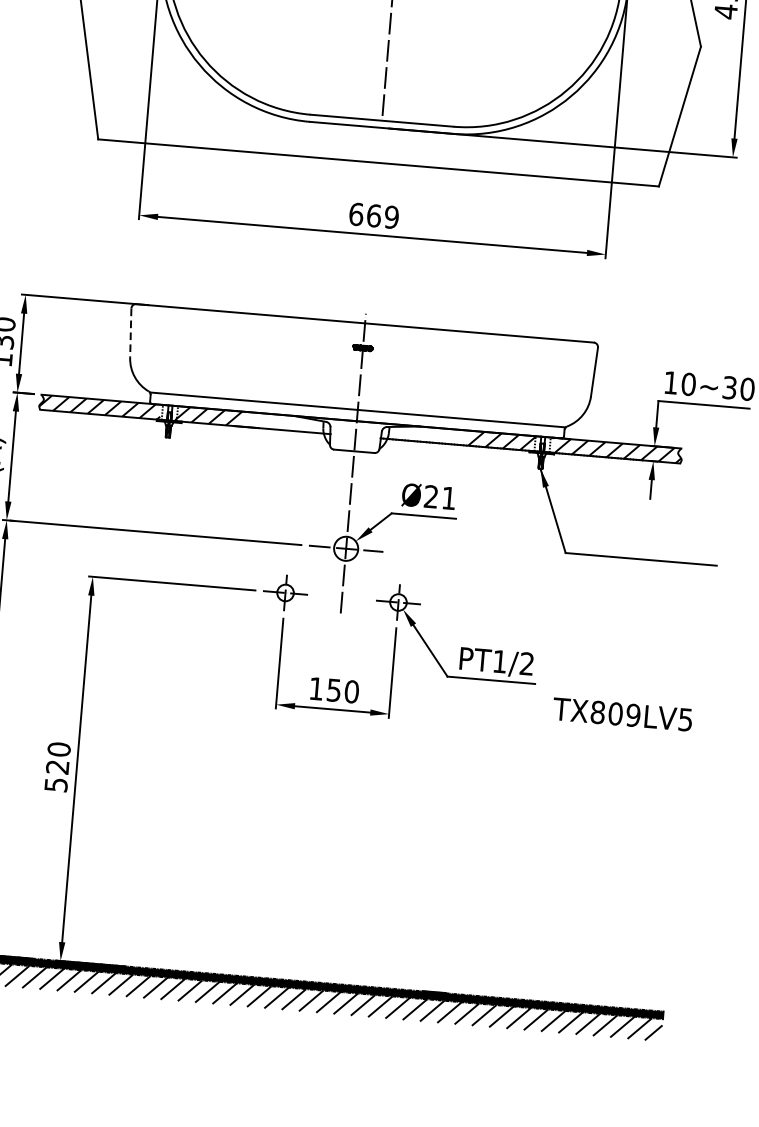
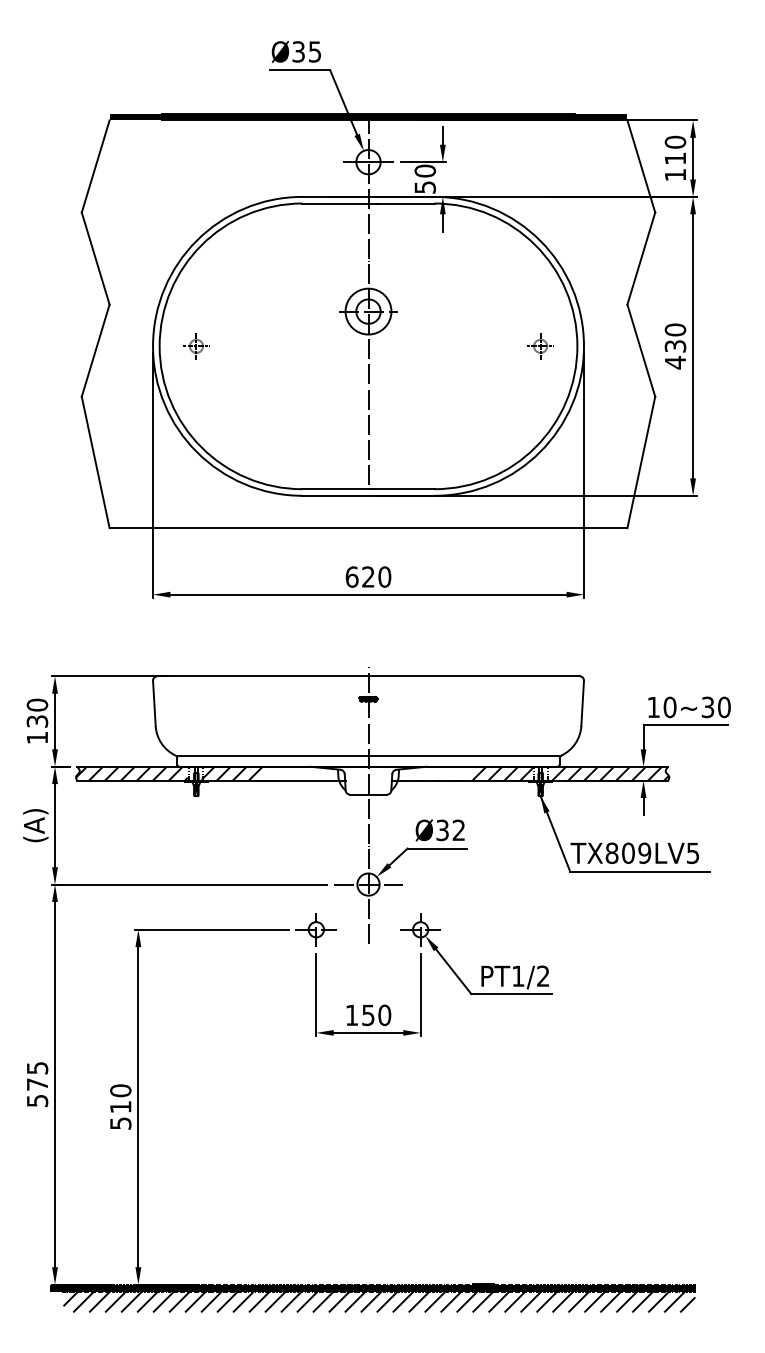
text: (382, 215) -> (376, 576), 669 -> 620
line: (130, 333) -> (154, 703), dashed -> solid
text: (439, 497) -> (450, 830), Ø21 -> Ø32
text: (622, 713) -> (634, 852), moved
text: (57, 767) -> (120, 1107), 520 -> 510

